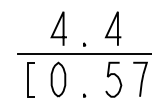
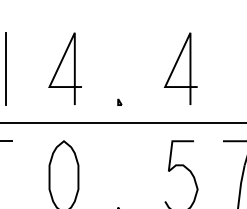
line: (31, 28) -> (6, 68), added

